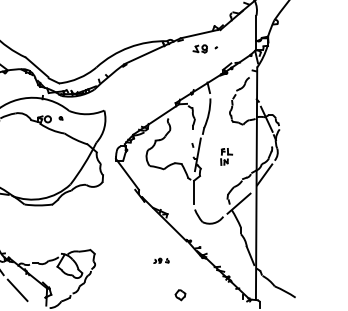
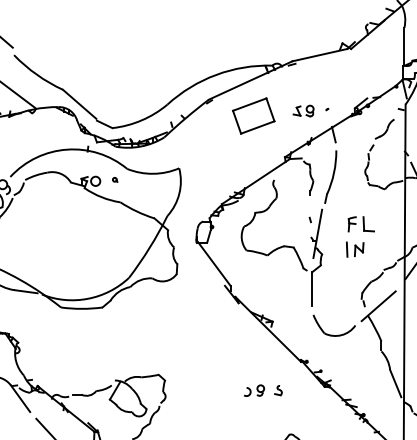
part: (205, 48) -> (311, 110), moved
part: (154, 75) -> (253, 116), added
part: (226, 156) -> (360, 236), size x1.67
part: (161, 260) -> (263, 390), size x1.67

